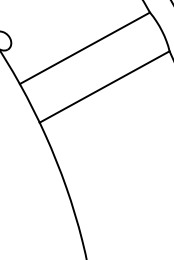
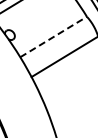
line: (84, 49) -> (53, 37), solid -> dashed

